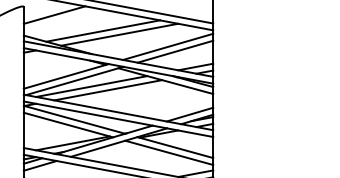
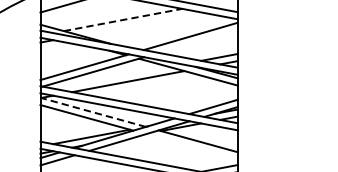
line: (103, 31) -> (123, 20), solid -> dashed
line: (119, 34) -> (140, 23), removed
line: (175, 51) -> (198, 41), removed
line: (91, 86) -> (110, 77), removed
line: (74, 119) -> (93, 112), solid -> dashed
line: (169, 152) -> (192, 146), removed

